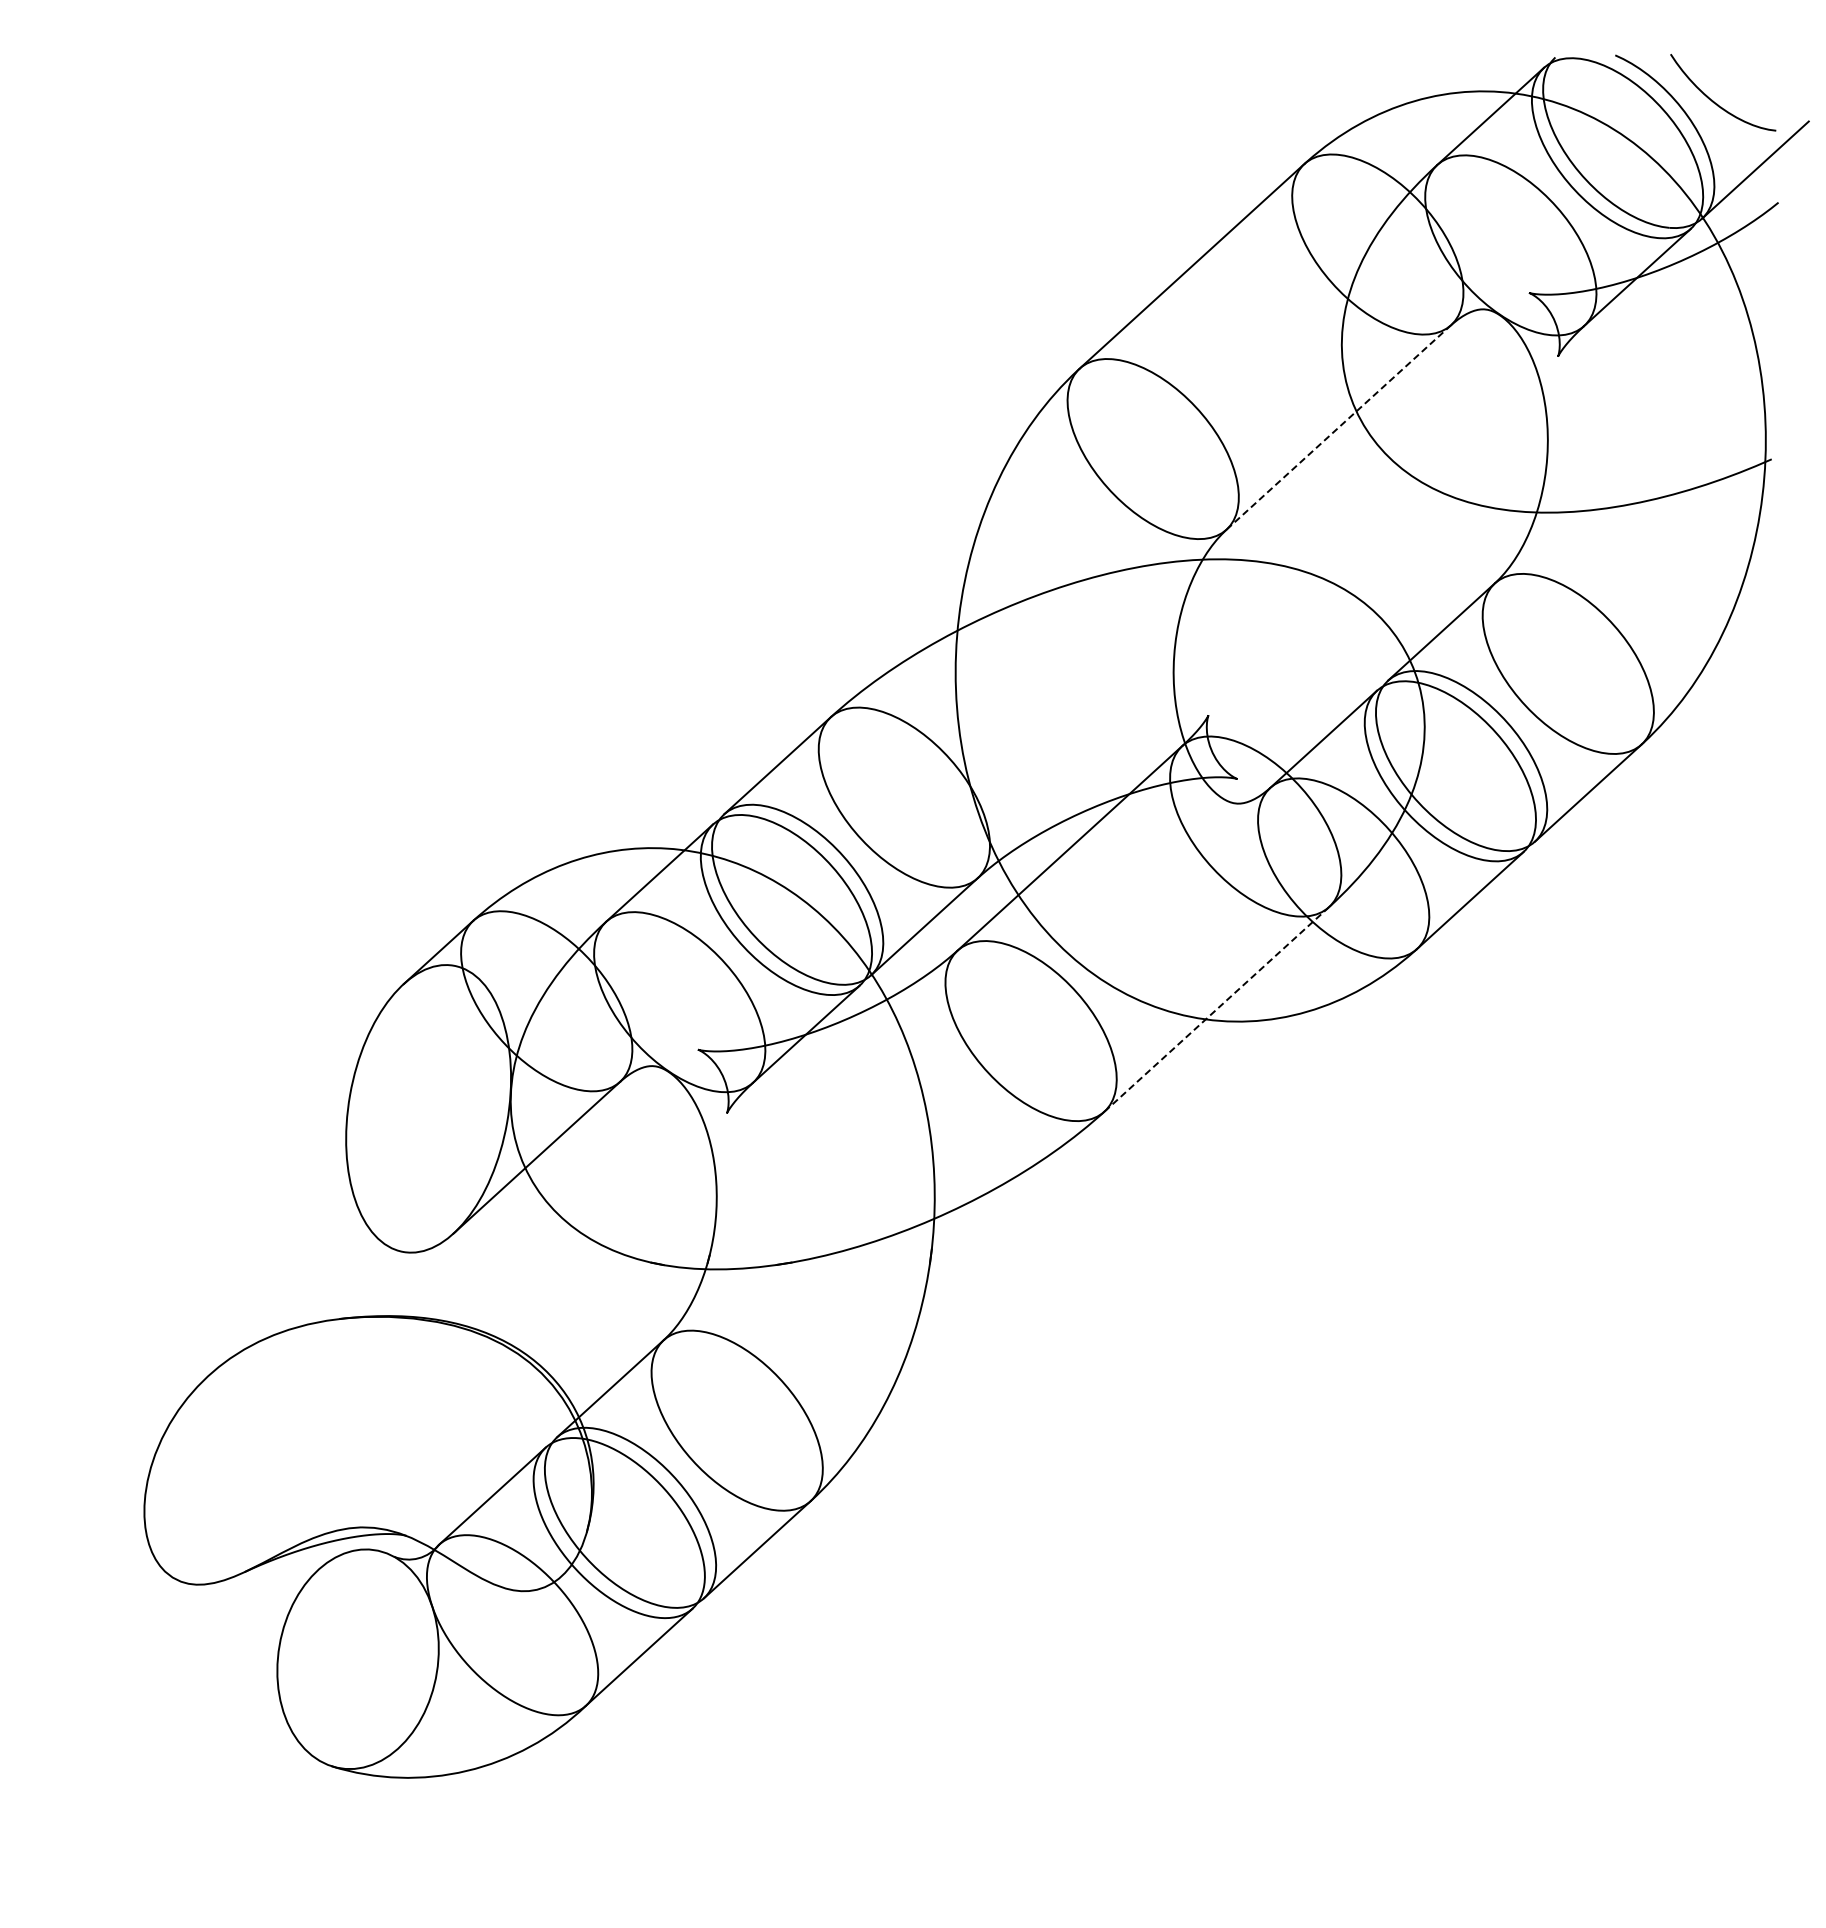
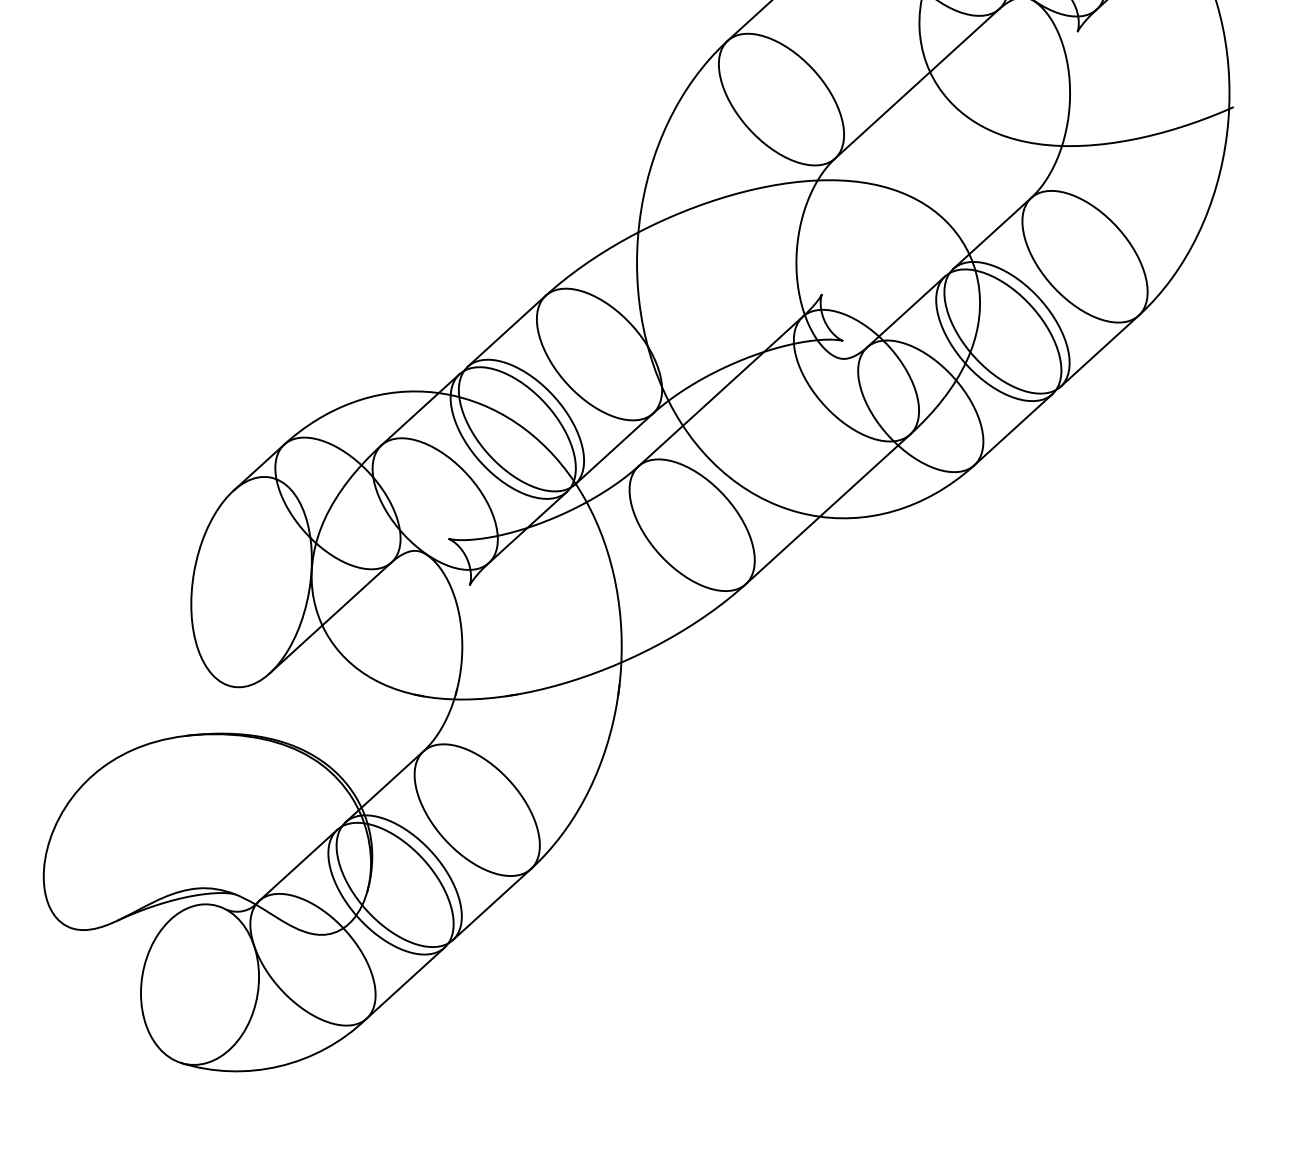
line: (1338, 427) -> (916, 83), dashed -> solid
line: (1216, 1009) -> (827, 509), dashed -> solid

